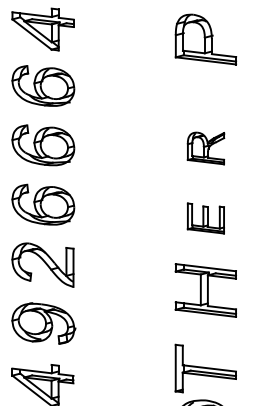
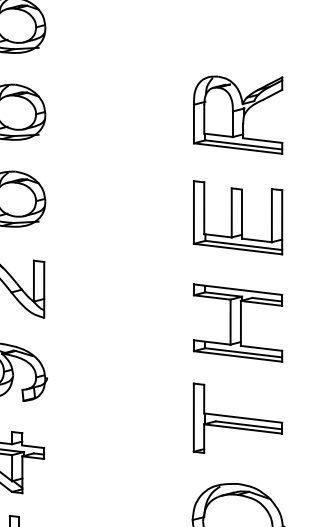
part: (205, 148) -> (237, 115), size x1.67
part: (205, 218) -> (237, 217), size x1.67
part: (205, 368) -> (237, 418), moved

